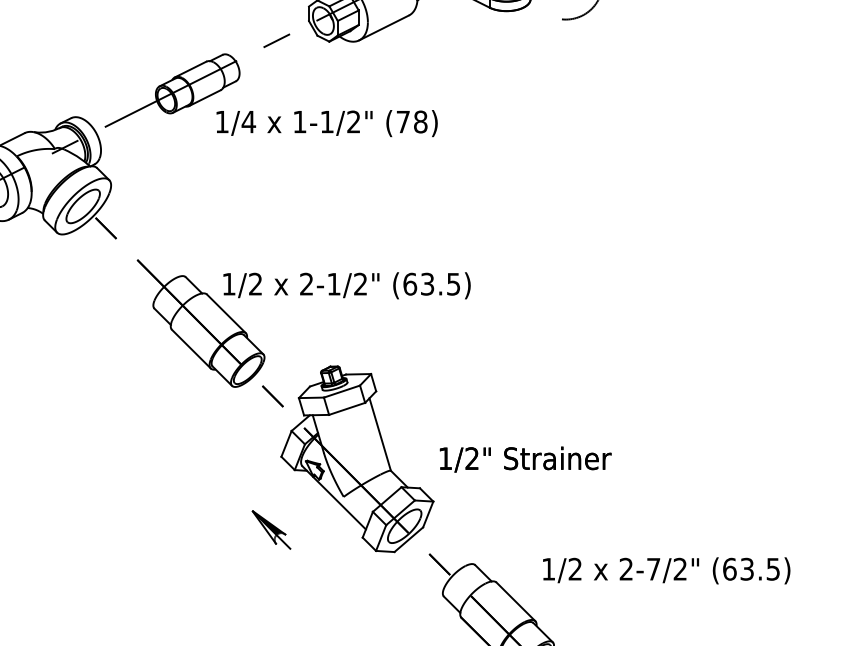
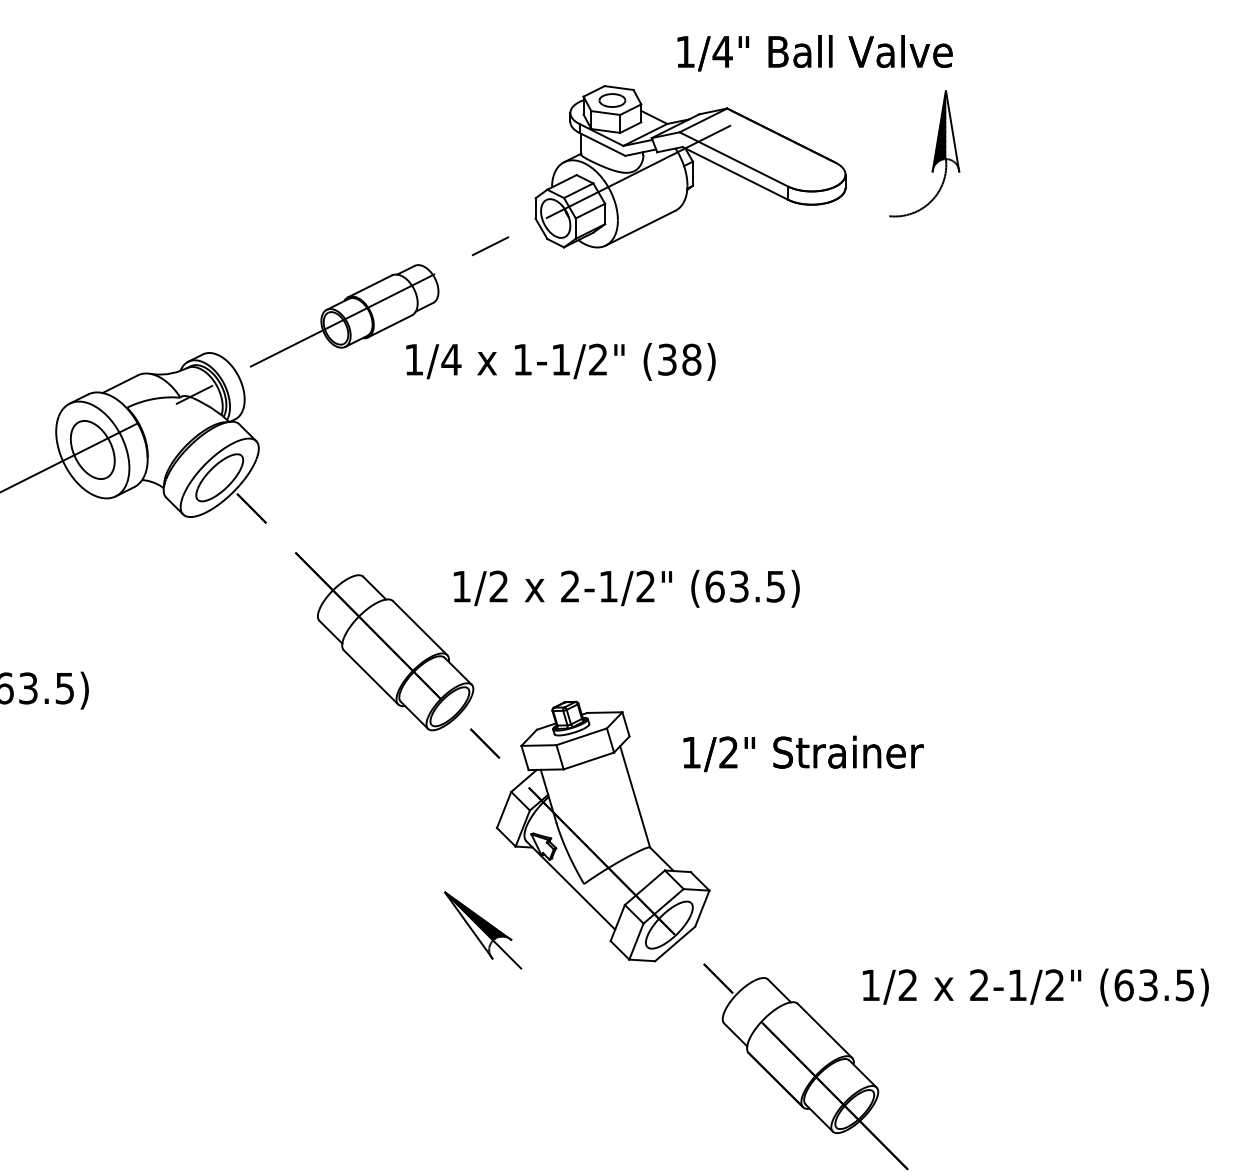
text: (403, 121) -> (667, 359), (78) -> (38)
text: (346, 285) -> (626, 588), moved
text: (525, 459) -> (803, 753), moved
part: (271, 530) -> (483, 930), size x1.43
text: (653, 568) -> (1017, 984), 2-7/2" -> 2-1/2"

